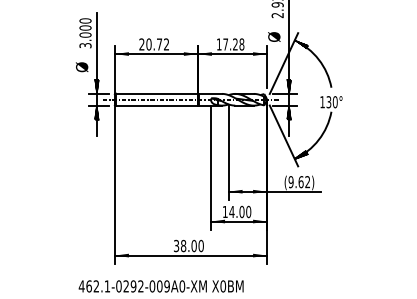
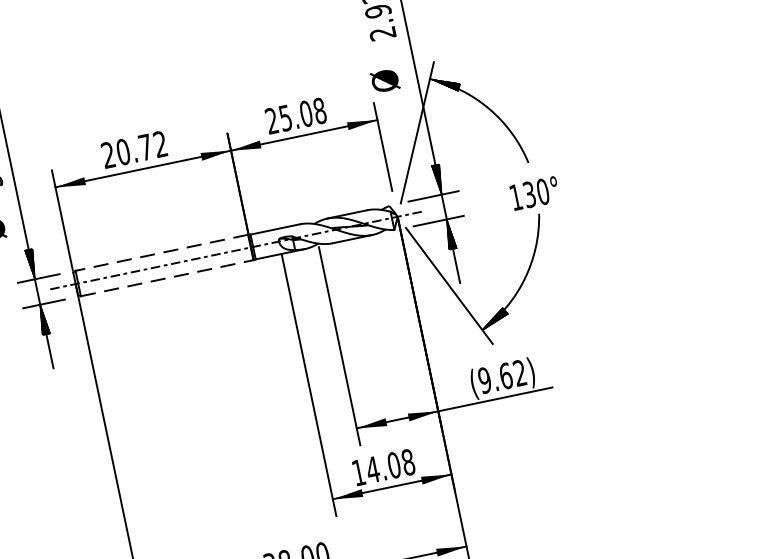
text: (226, 44) -> (287, 117), 17.28 -> 25.08
line: (156, 93) -> (160, 252), solid -> dashed
line: (156, 105) -> (166, 277), solid -> dashed
text: (248, 211) -> (407, 461), 14.00 -> 14.08

